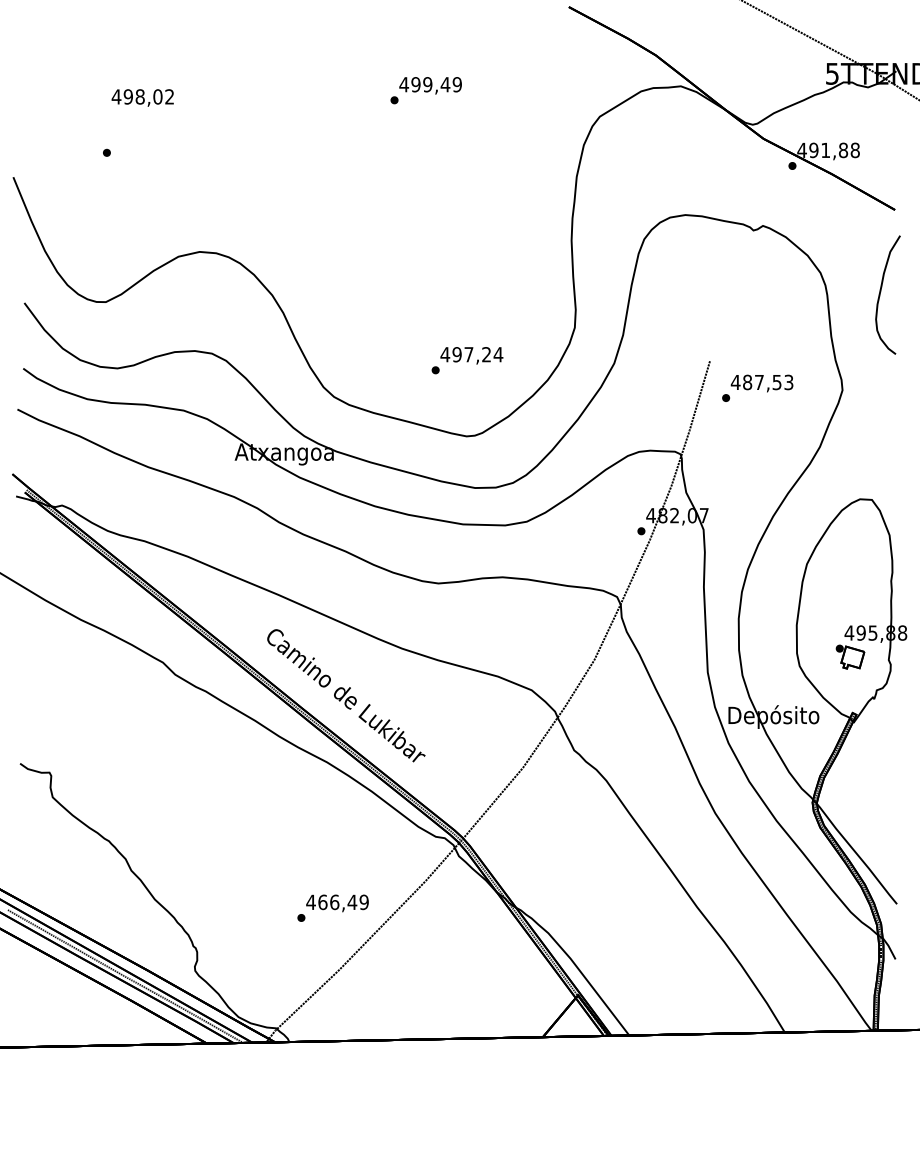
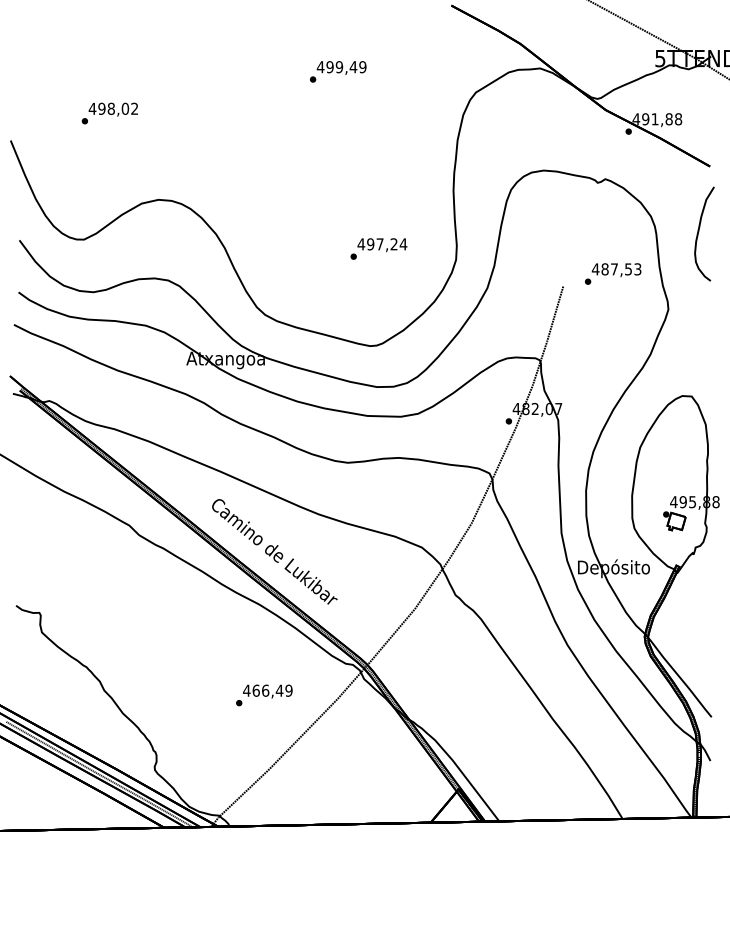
text: (141, 97) -> (112, 109), moved
text: (466, 359) -> (378, 248), moved
text: (758, 387) -> (613, 273), moved
text: (333, 908) -> (264, 695), moved

